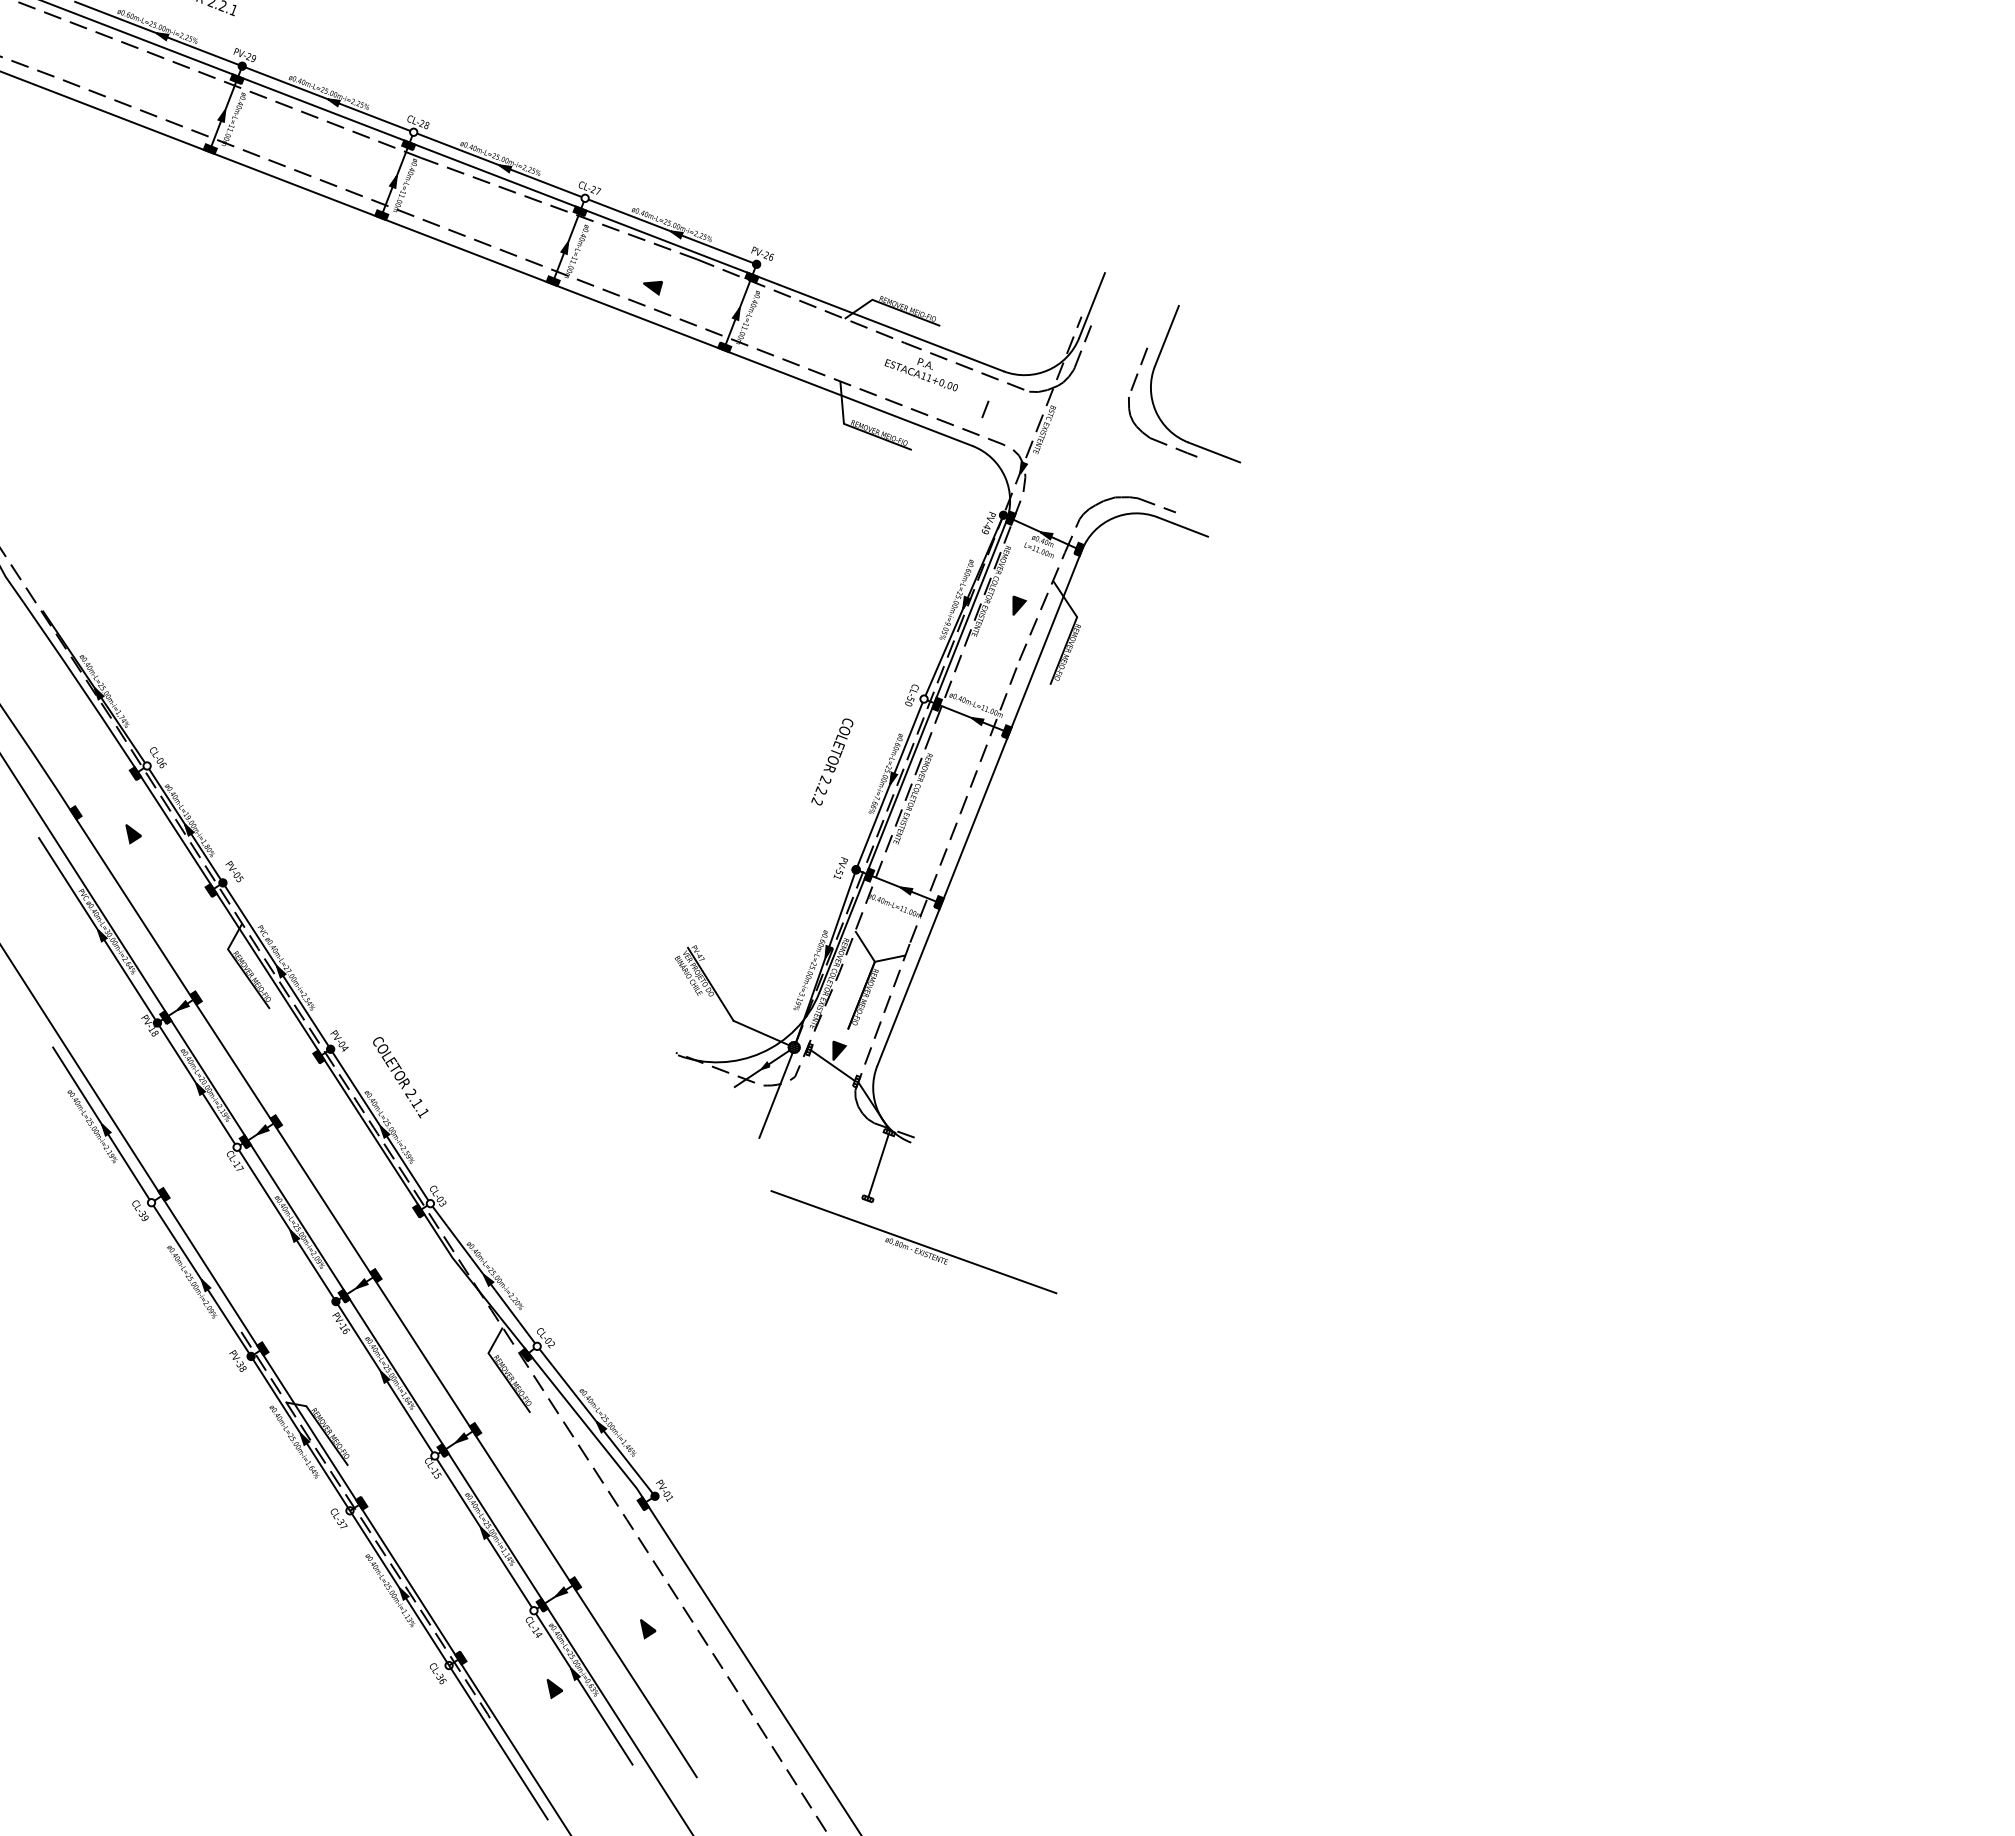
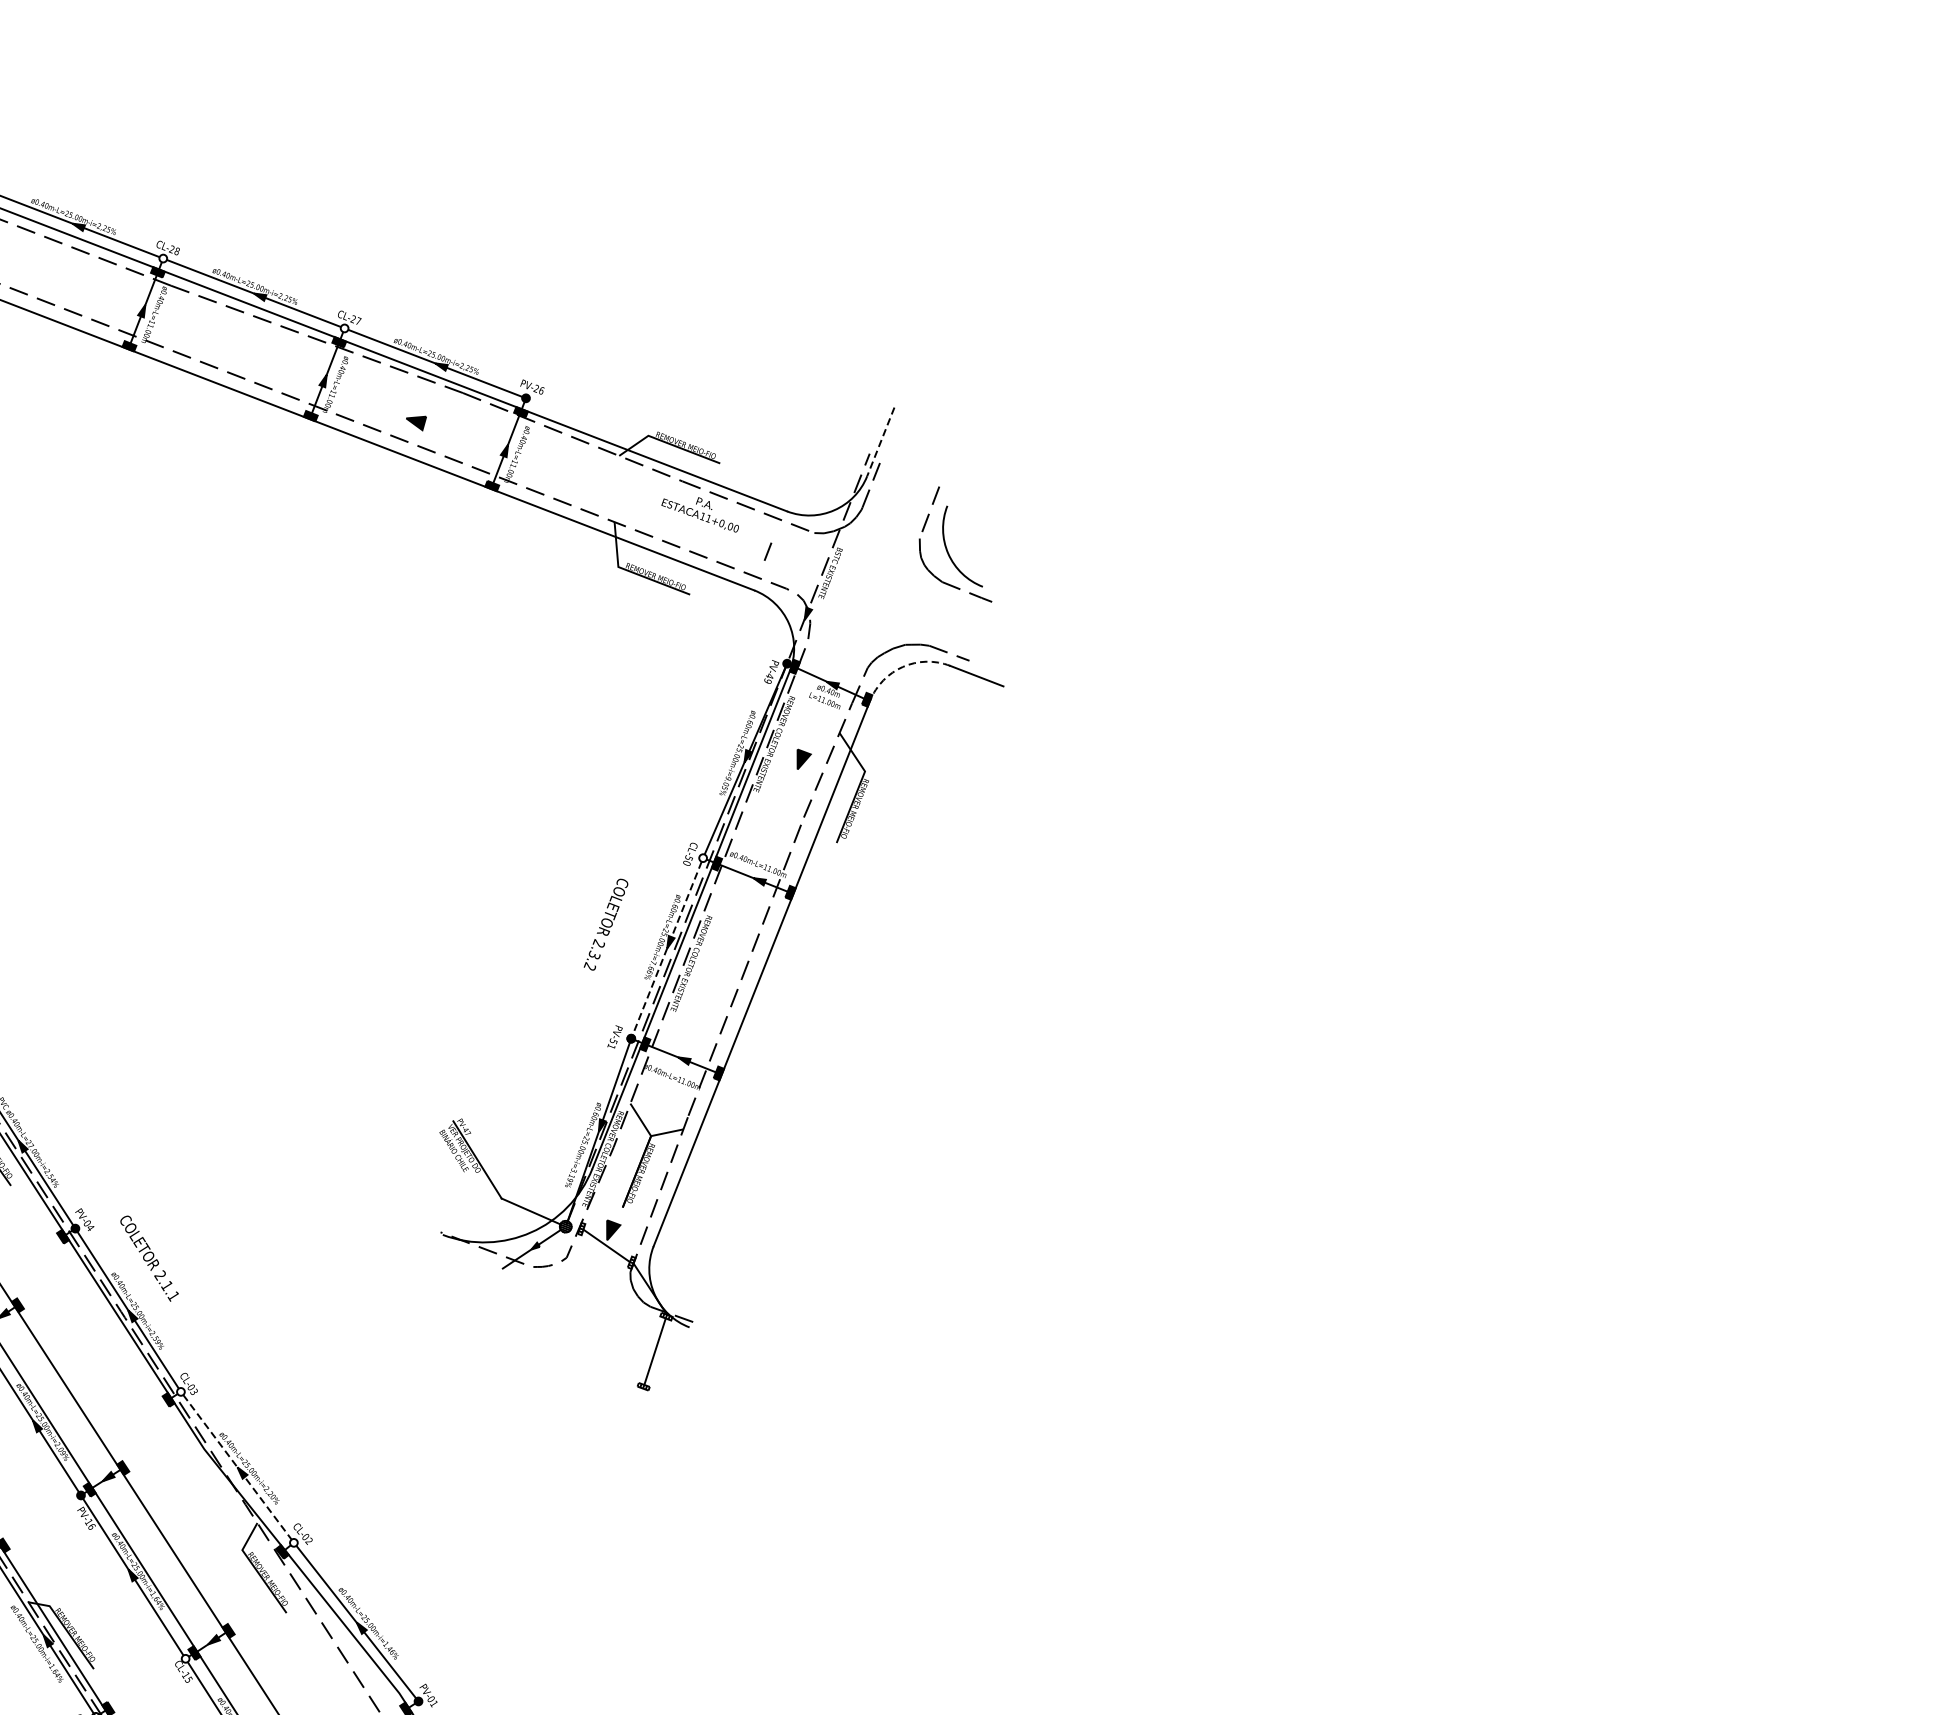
line: (1092, 305) -> (881, 441), solid -> dashed
line: (1166, 335) -> (959, 473), removed
line: (1214, 452) -> (1010, 597), removed
arc: (1112, 518) -> (902, 667), solid -> dashed
line: (889, 784) -> (666, 948), solid -> dashed
text: (820, 790) -> (593, 954), 2.2.2 -> 2.3.2
line: (775, 1095) -> (545, 1277), removed
part: (913, 1242) -> (691, 1432), removed
line: (484, 1275) -> (238, 1467), solid -> dashed

